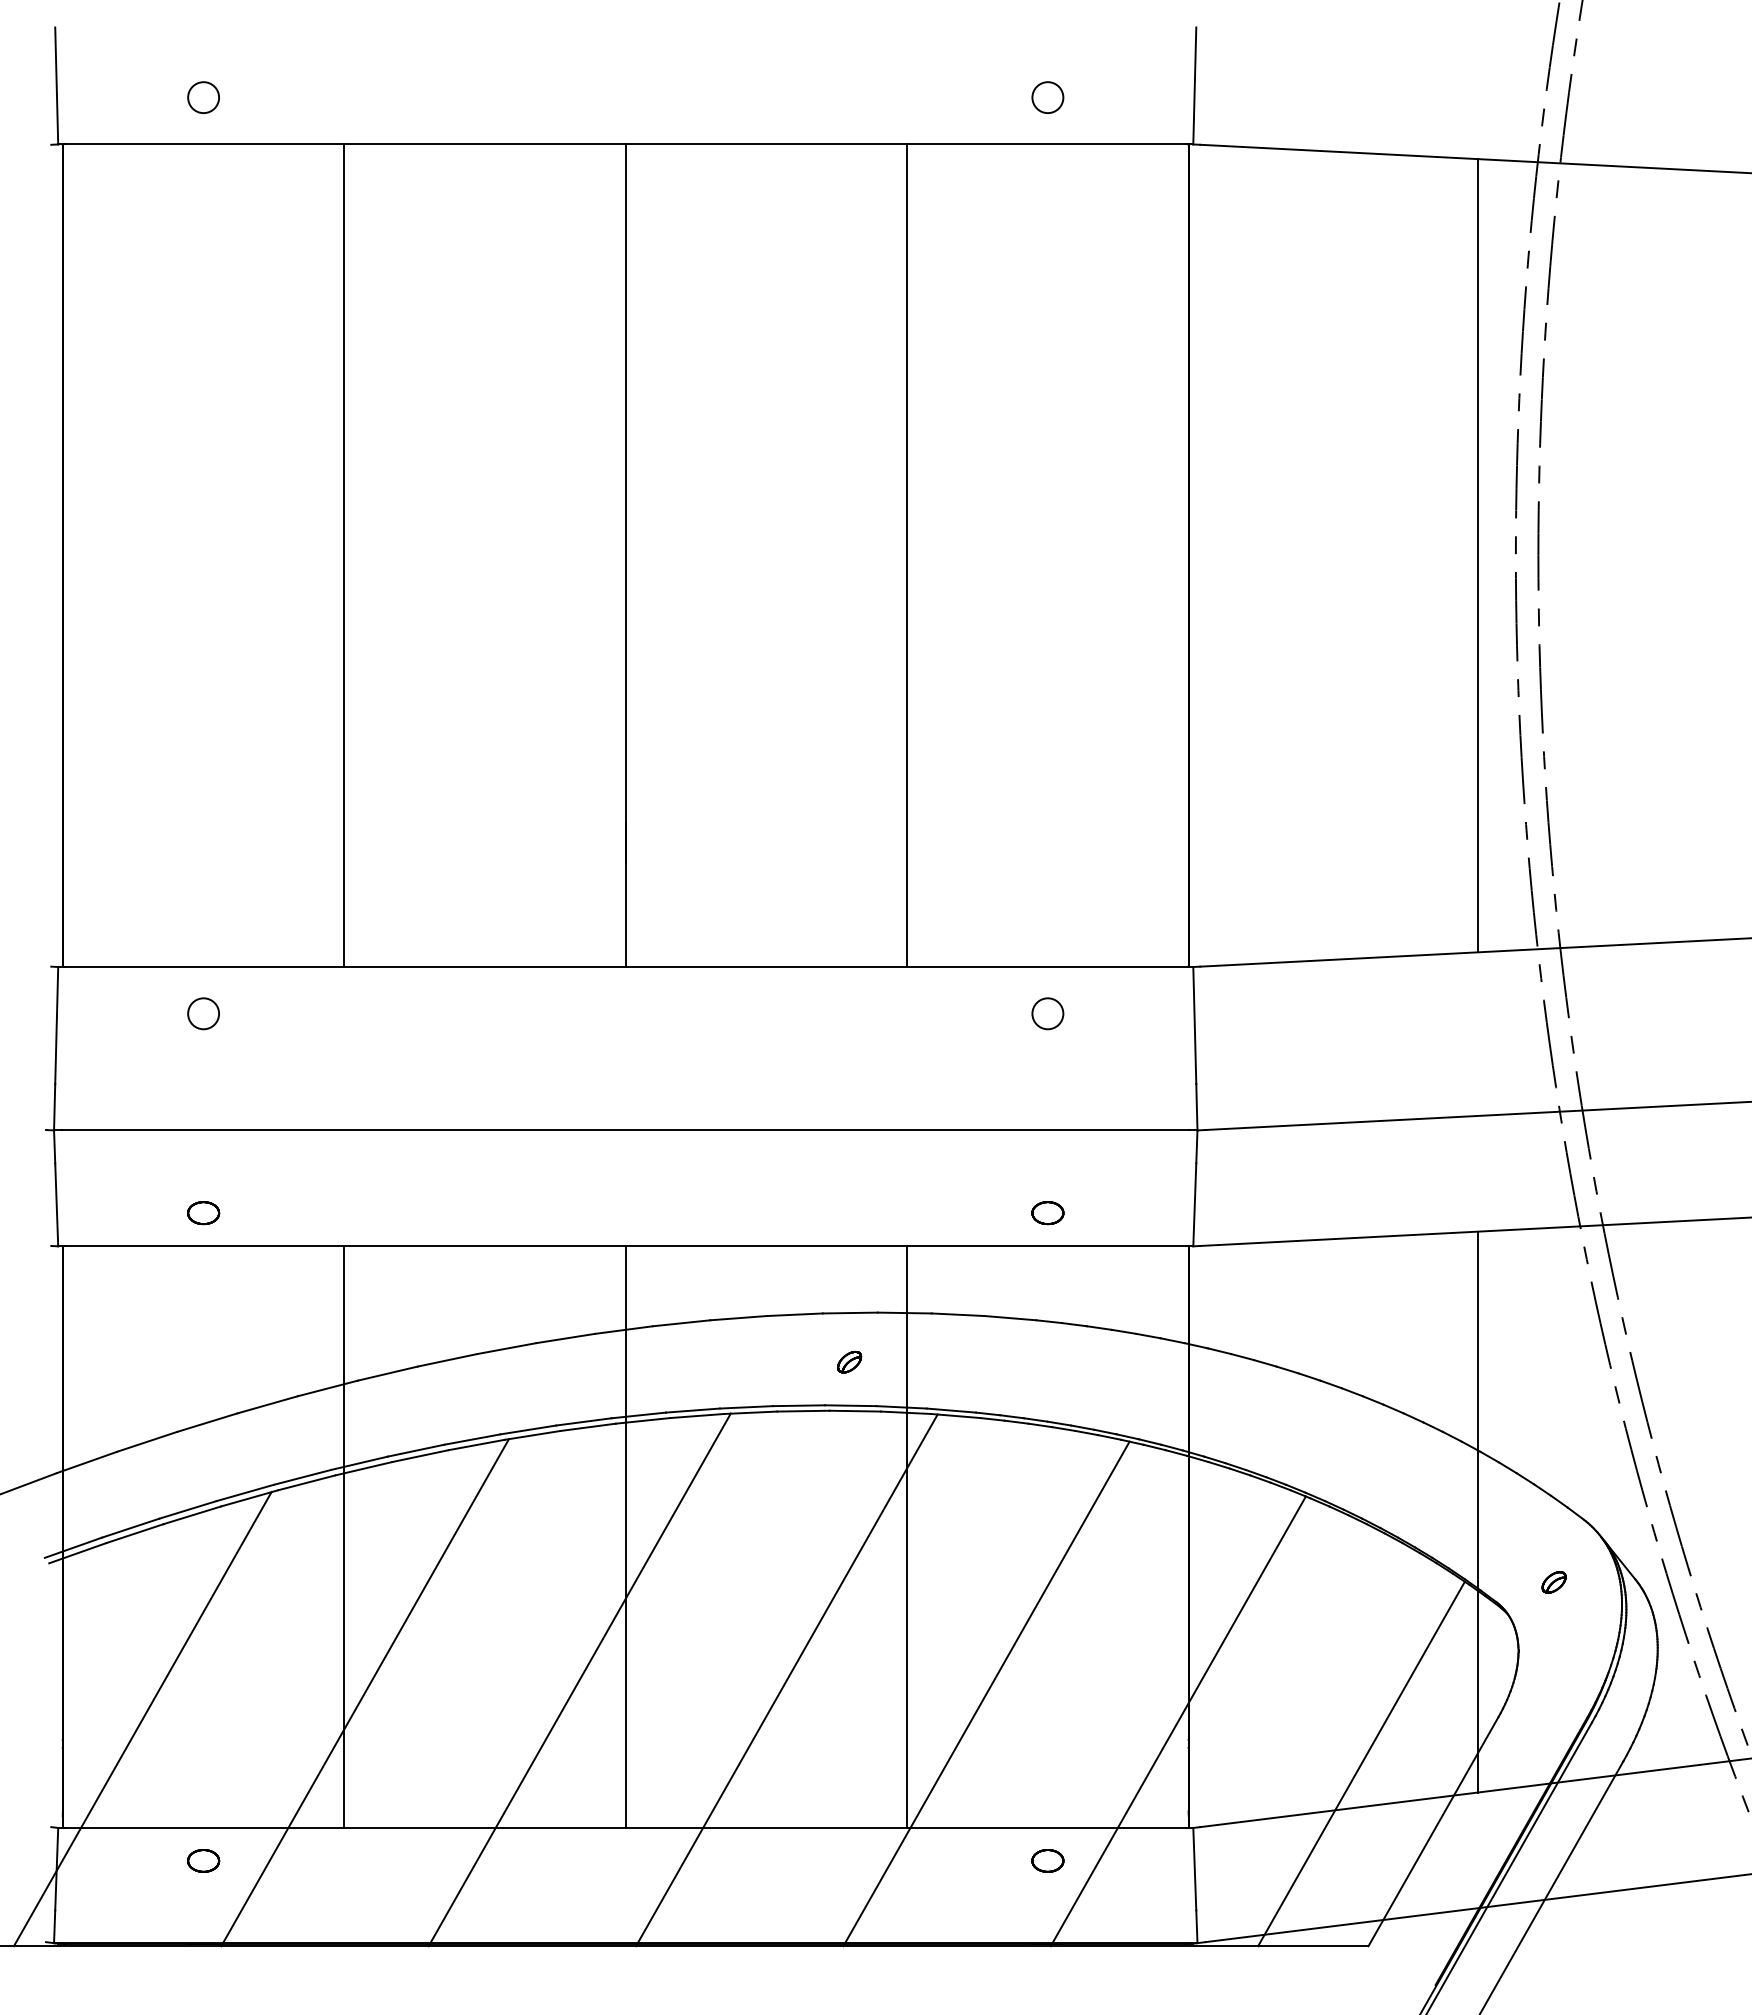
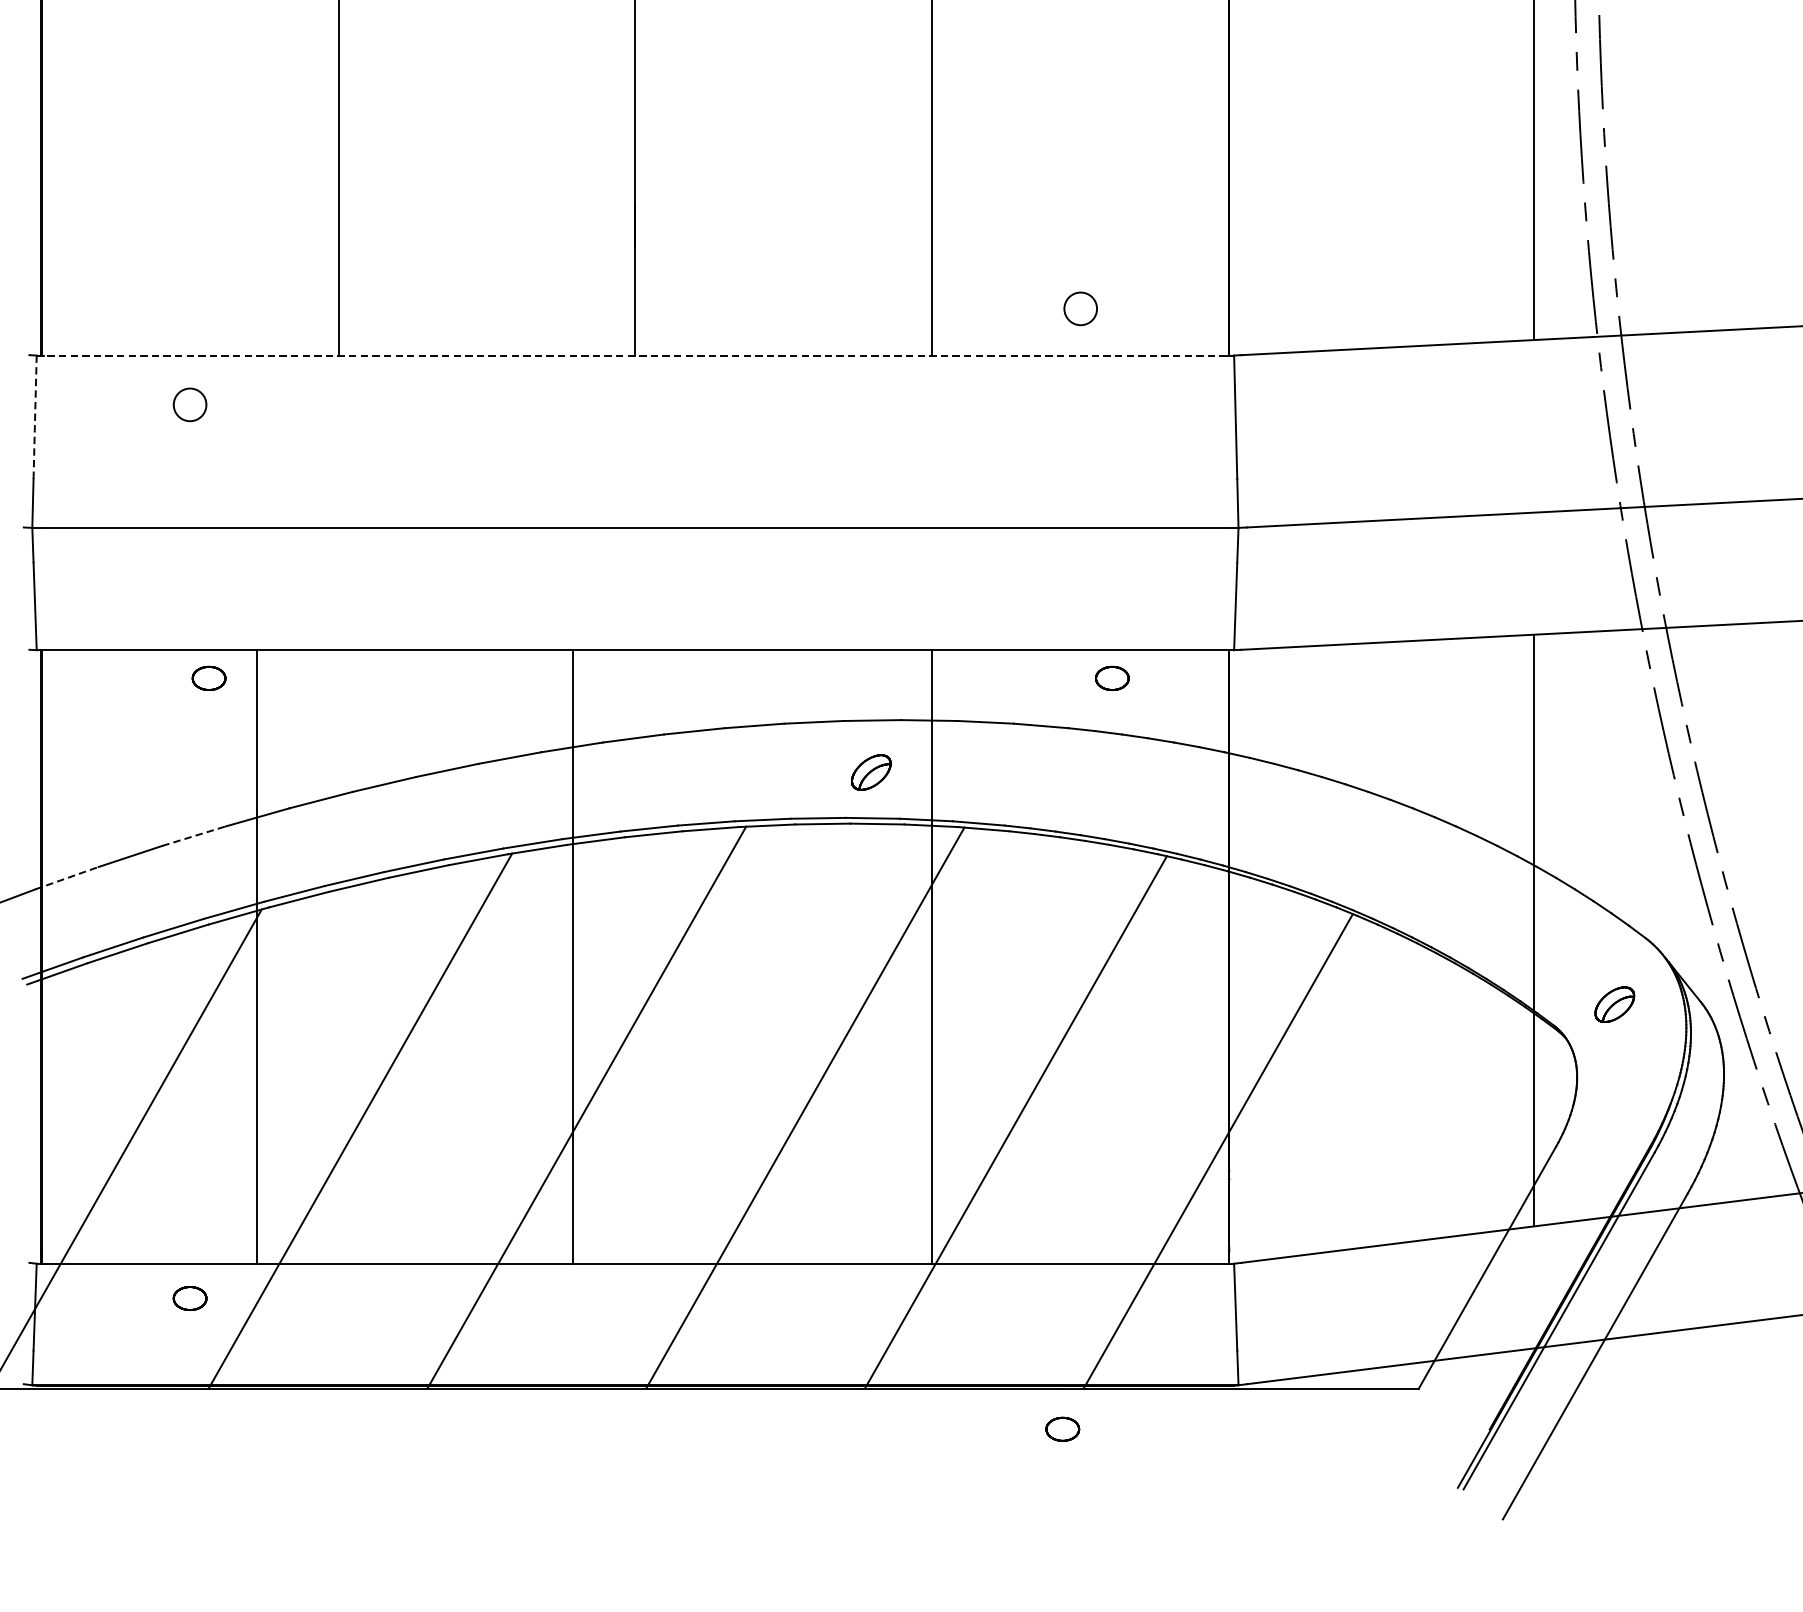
line: (625, 967) -> (635, 356), solid -> dashed
circle: (1047, 1013) -> (1080, 308), moved
line: (56, 1025) -> (34, 417), solid -> dashed
part: (203, 1213) -> (208, 678), moved
part: (1047, 1213) -> (1111, 678), moved
part: (849, 1361) -> (871, 771), size x1.6
line: (207, 1422) -> (194, 836), solid -> dashed
line: (86, 1462) -> (66, 878), solid -> dashed
line: (344, 1536) -> (257, 956), moved
line: (625, 1536) -> (572, 956), moved
part: (1553, 1582) -> (1614, 1004), size x1.6
line: (1361, 1763) -> (1411, 1195), removed
part: (1047, 1860) -> (1062, 1428), moved

